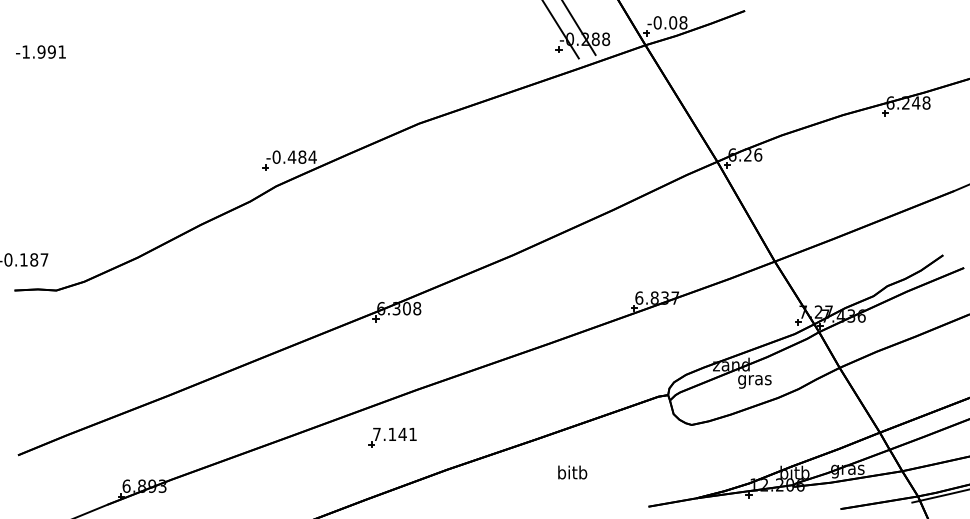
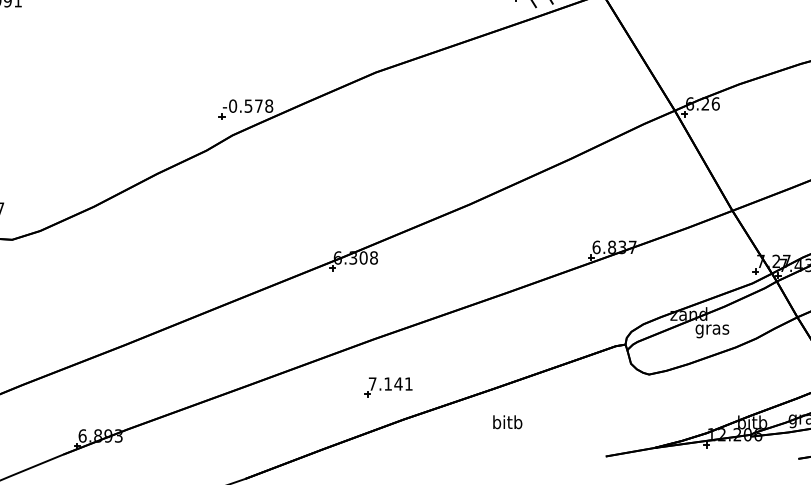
text: (301, 156) -> (257, 105), -0.484 -> -0.578
part: (392, 437) -> (388, 387), moved
text: (572, 472) -> (507, 422), moved

